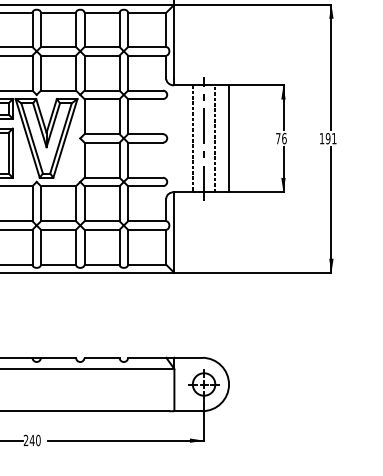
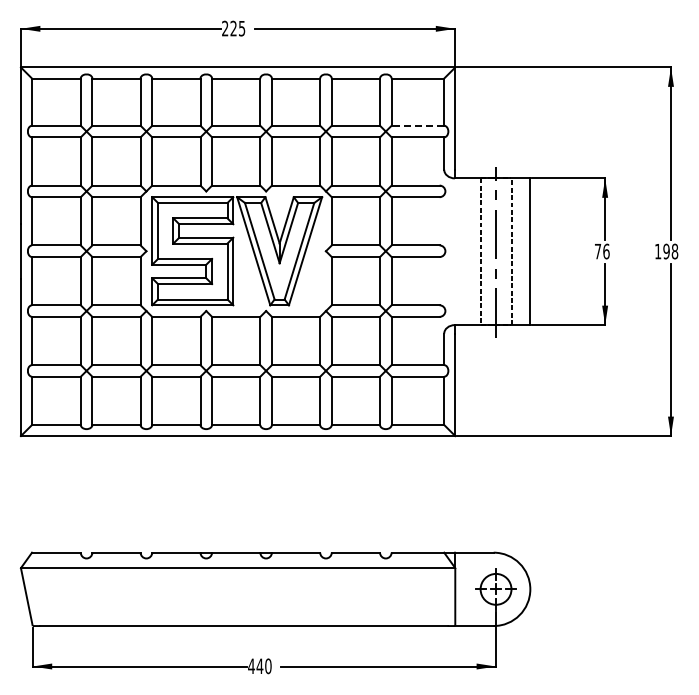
line: (146, 46) -> (417, 125), solid -> dashed
text: (333, 138) -> (674, 251), 191 -> 198
text: (26, 439) -> (251, 665), 240 -> 440

